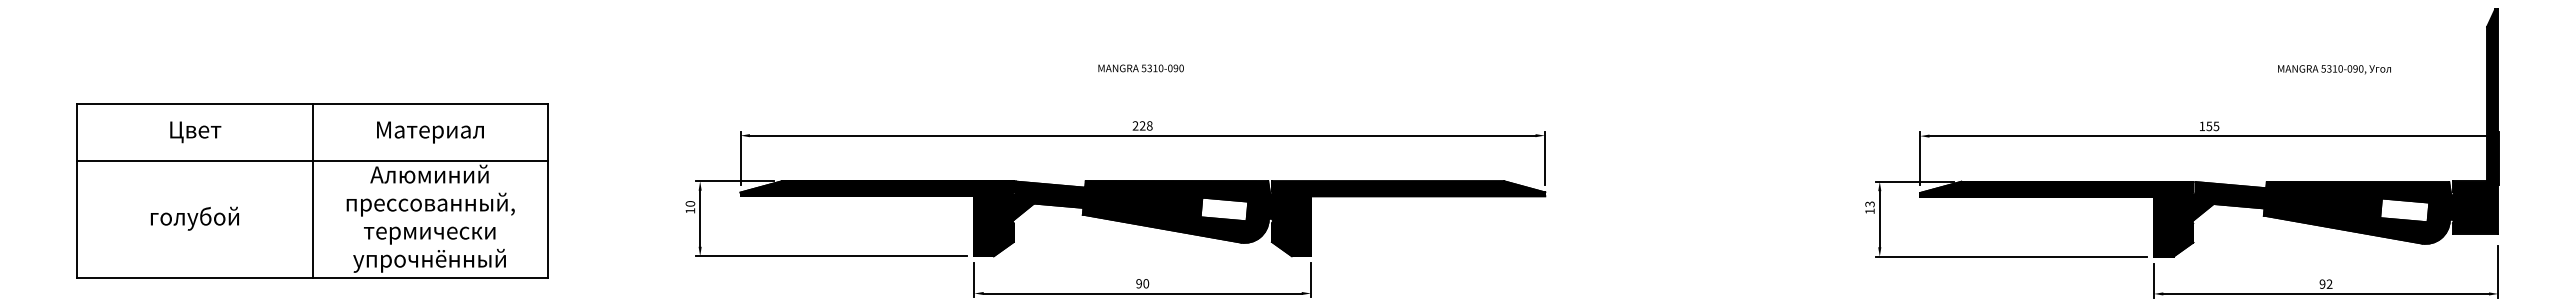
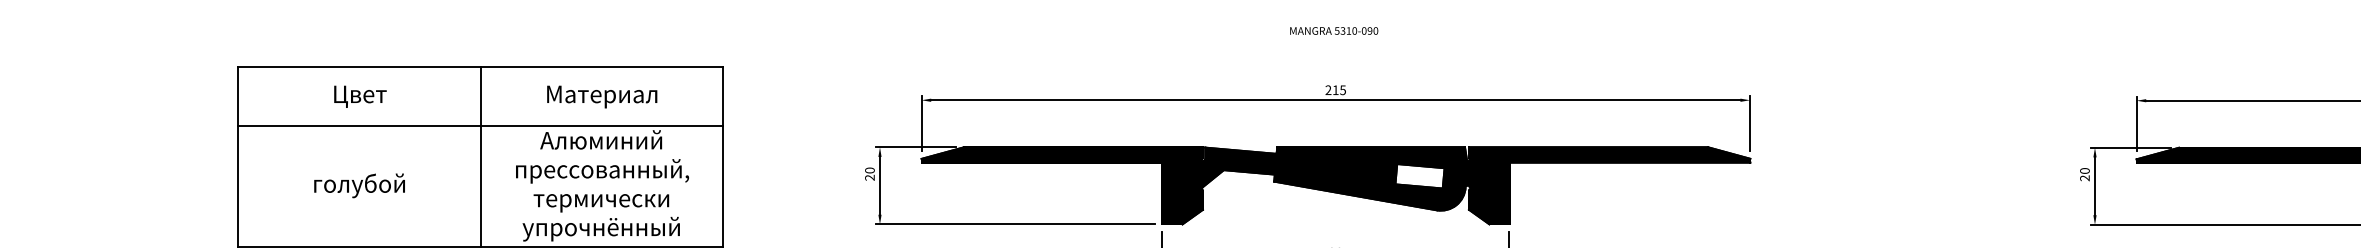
text: (1145, 125) -> (1338, 89), 228 -> 215
text: (1869, 207) -> (2084, 174), 13 -> 20
text: (689, 210) -> (868, 177), 10 -> 20

